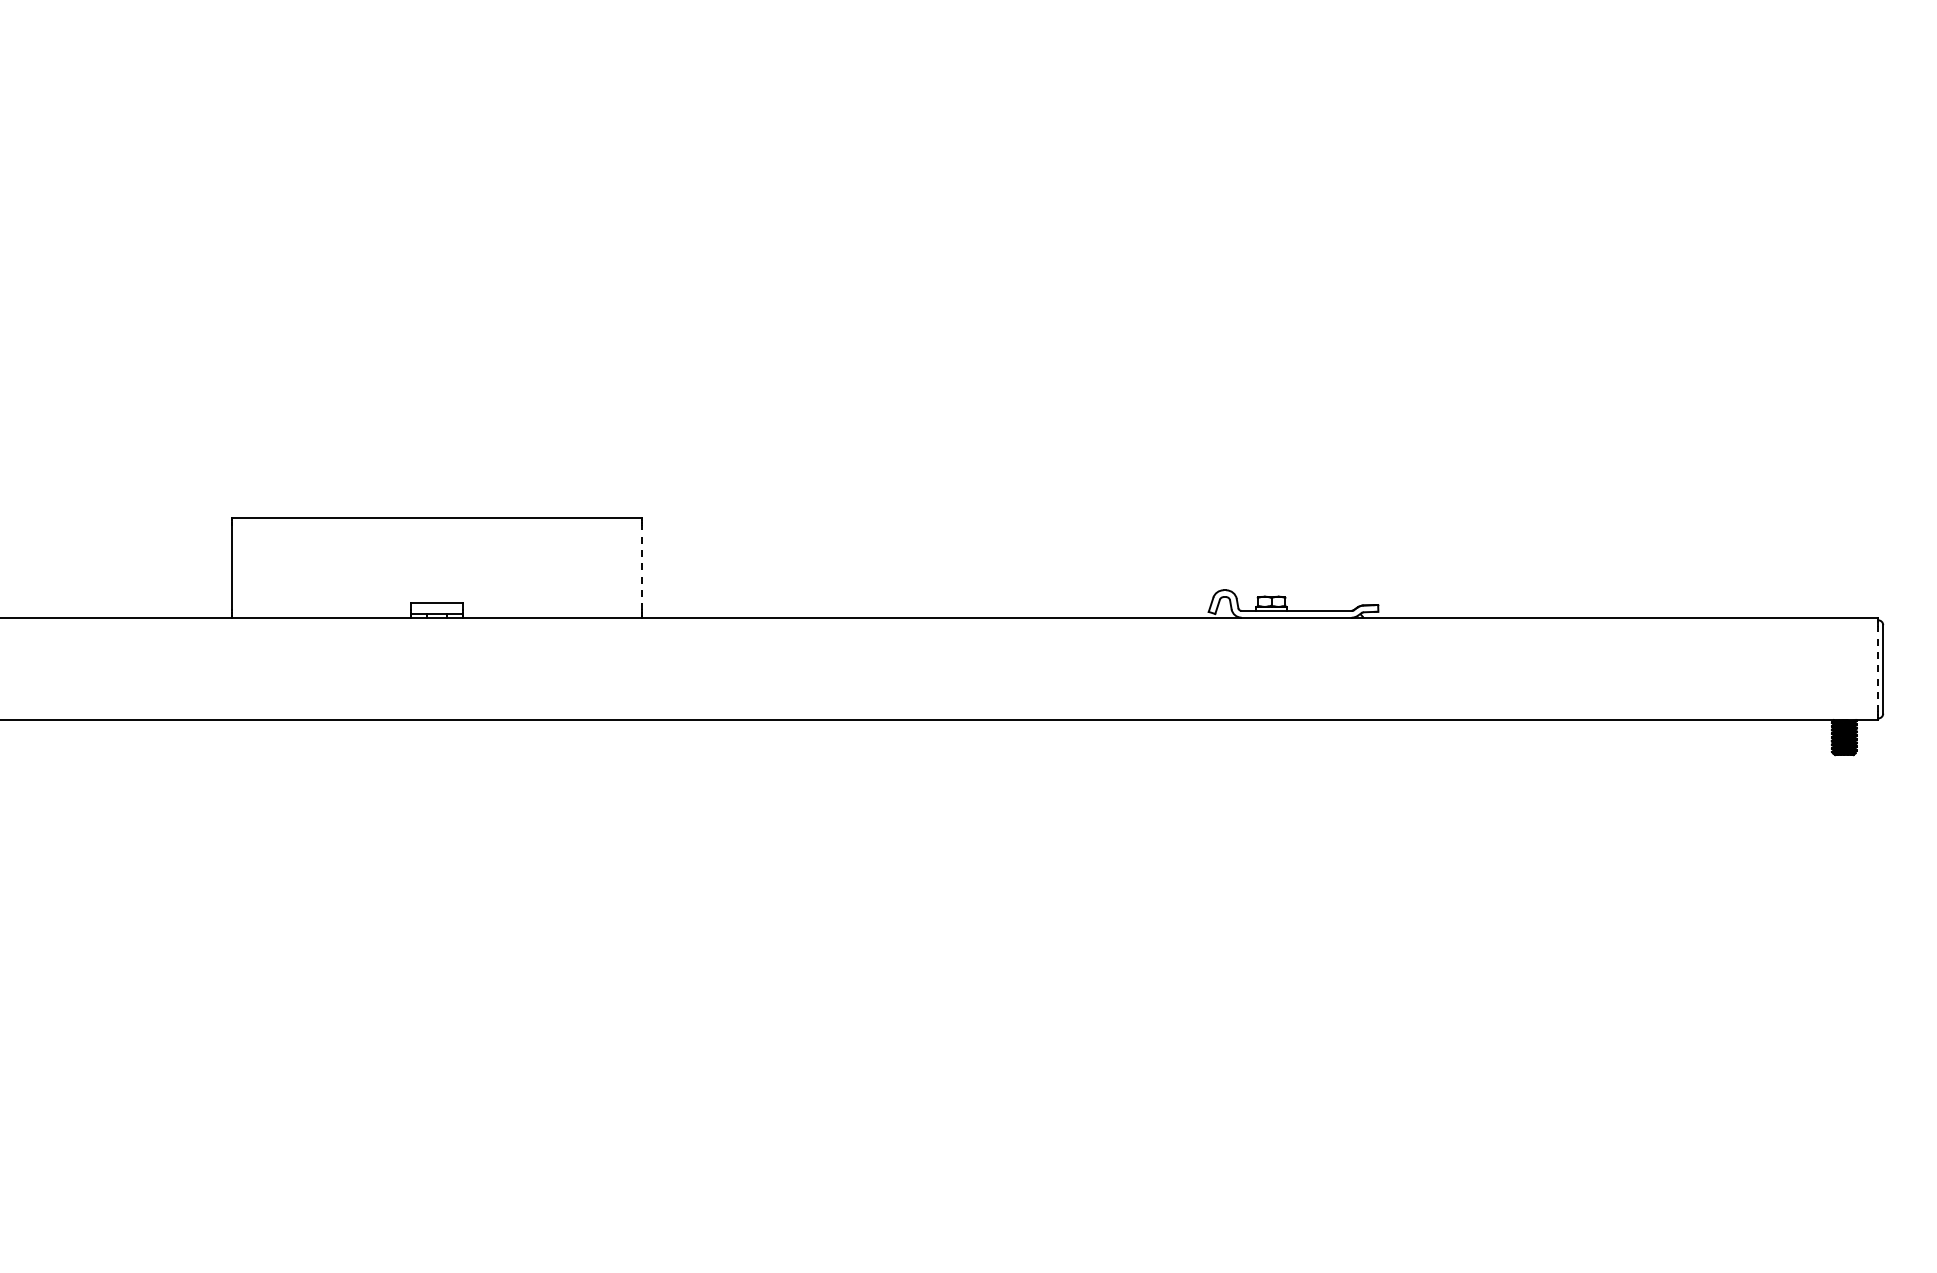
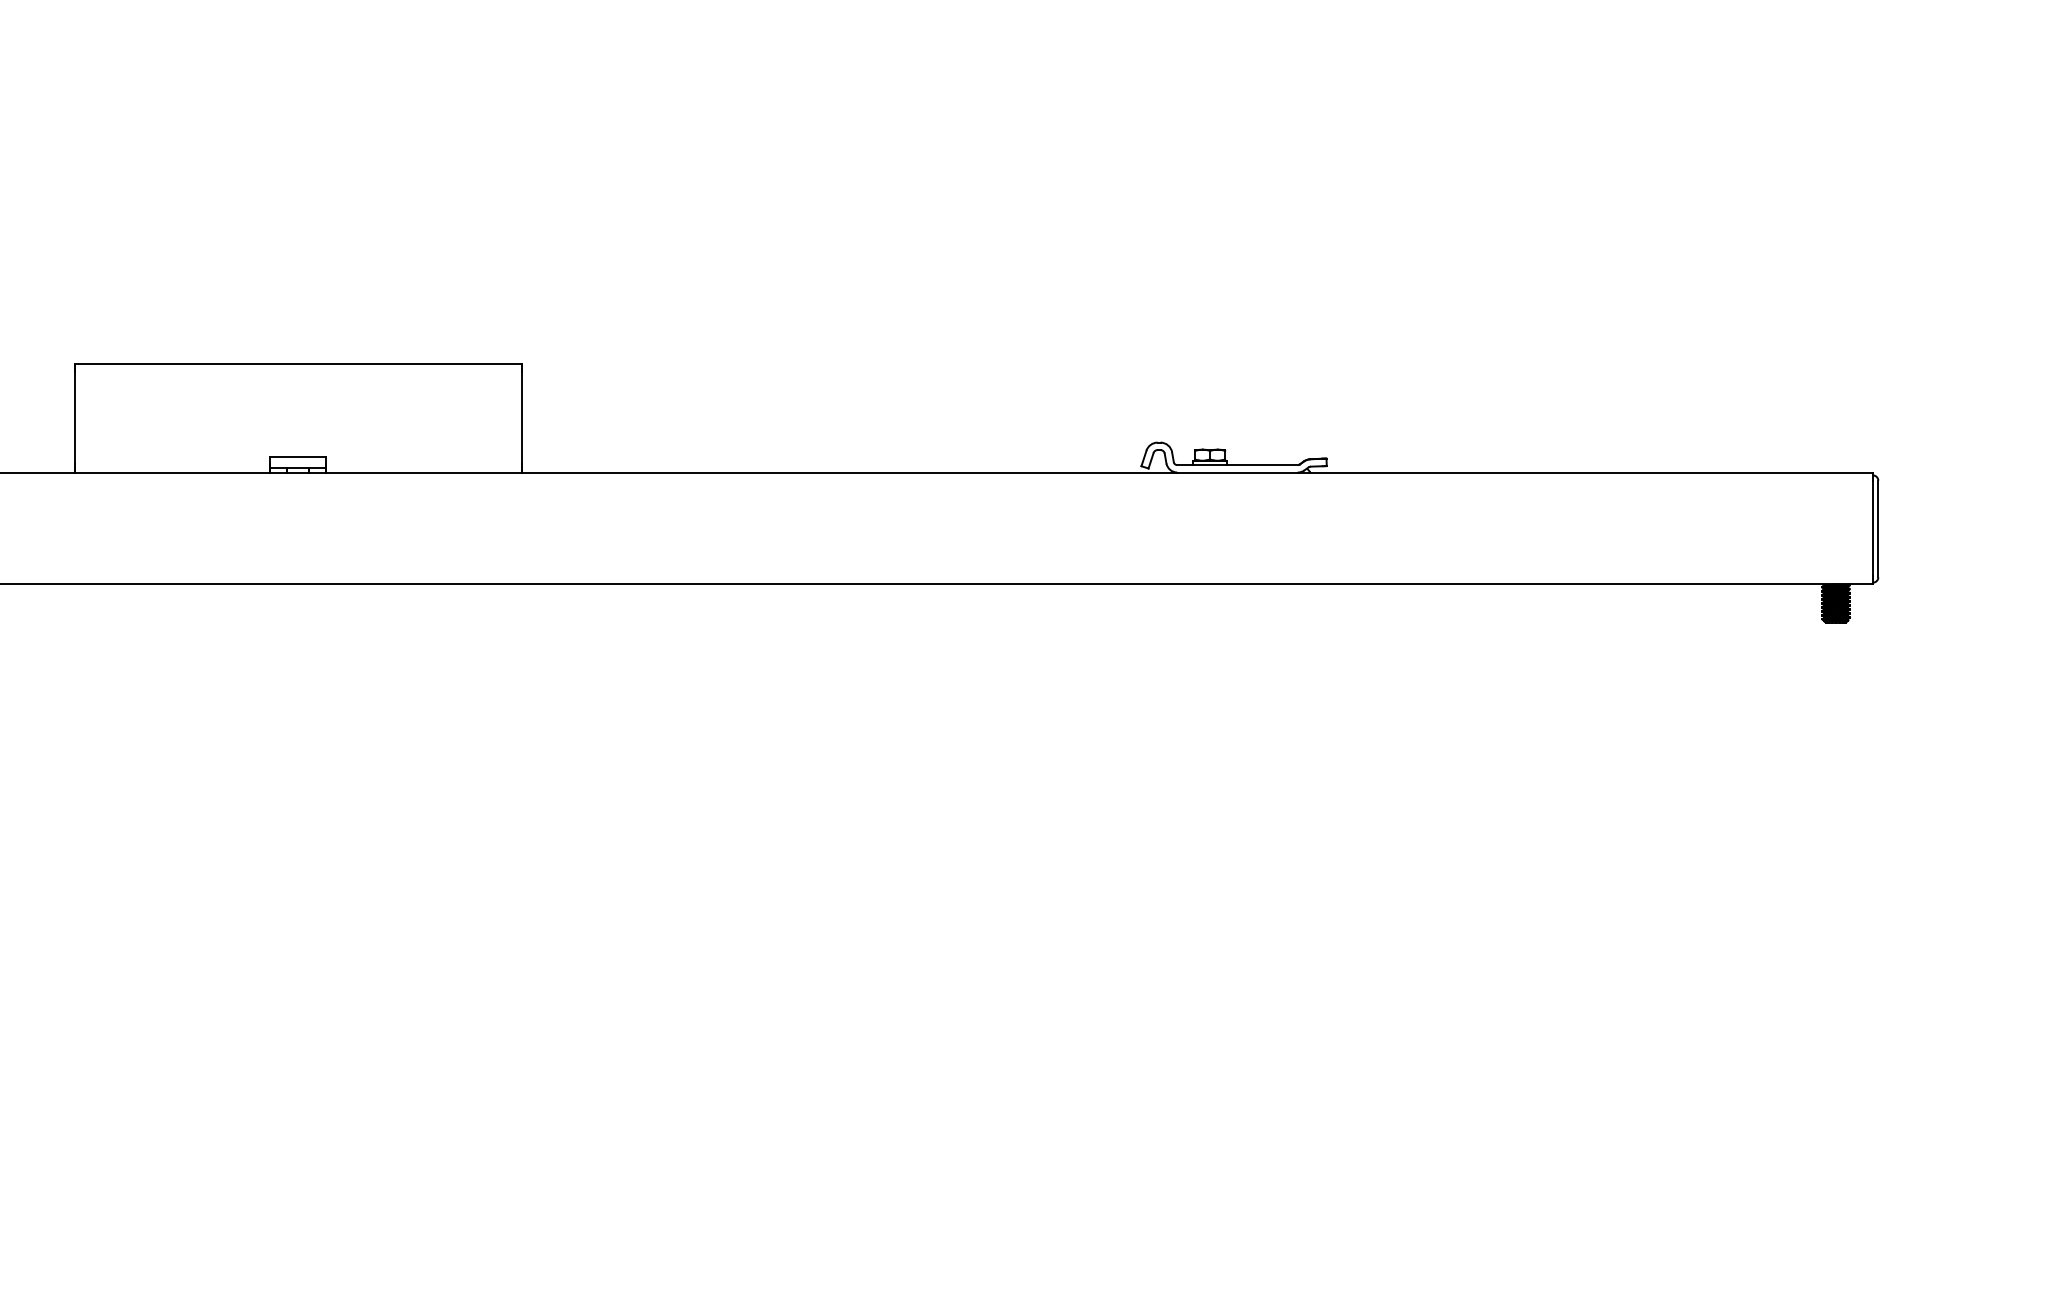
line: (641, 567) -> (521, 417), dashed -> solid
line: (1878, 668) -> (1873, 528), dashed -> solid

